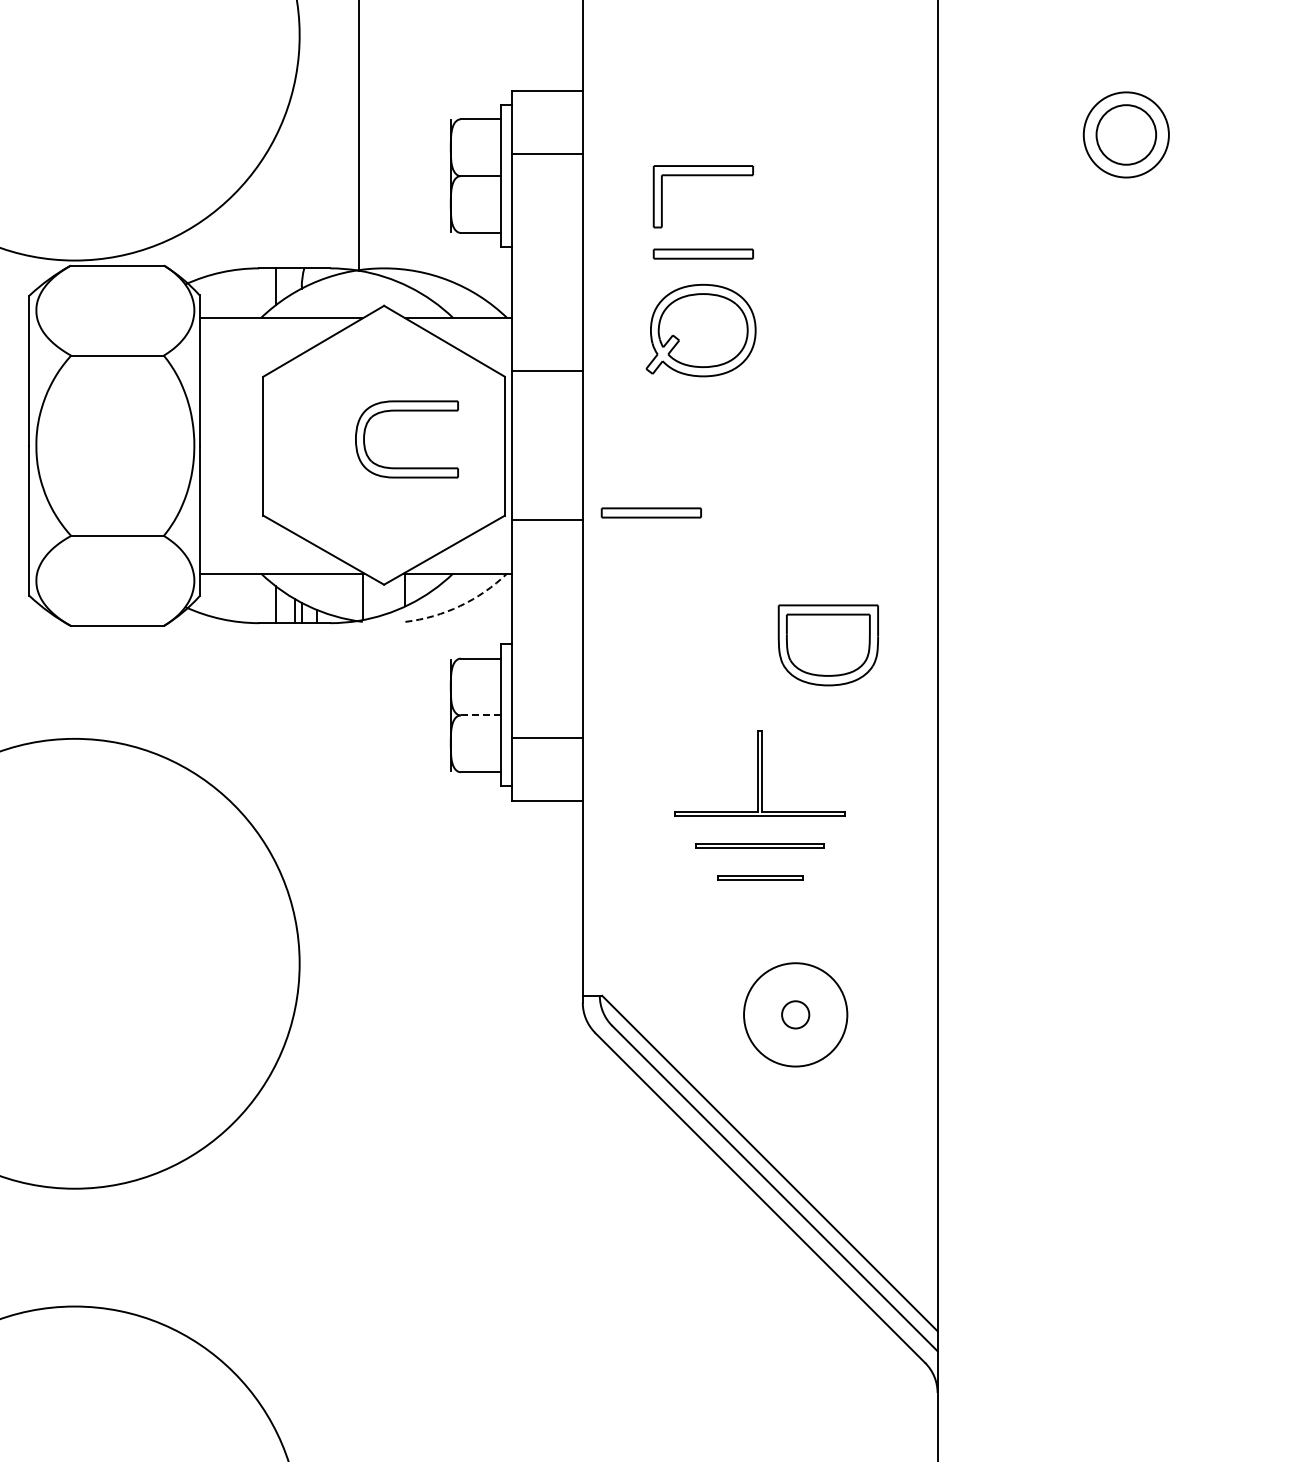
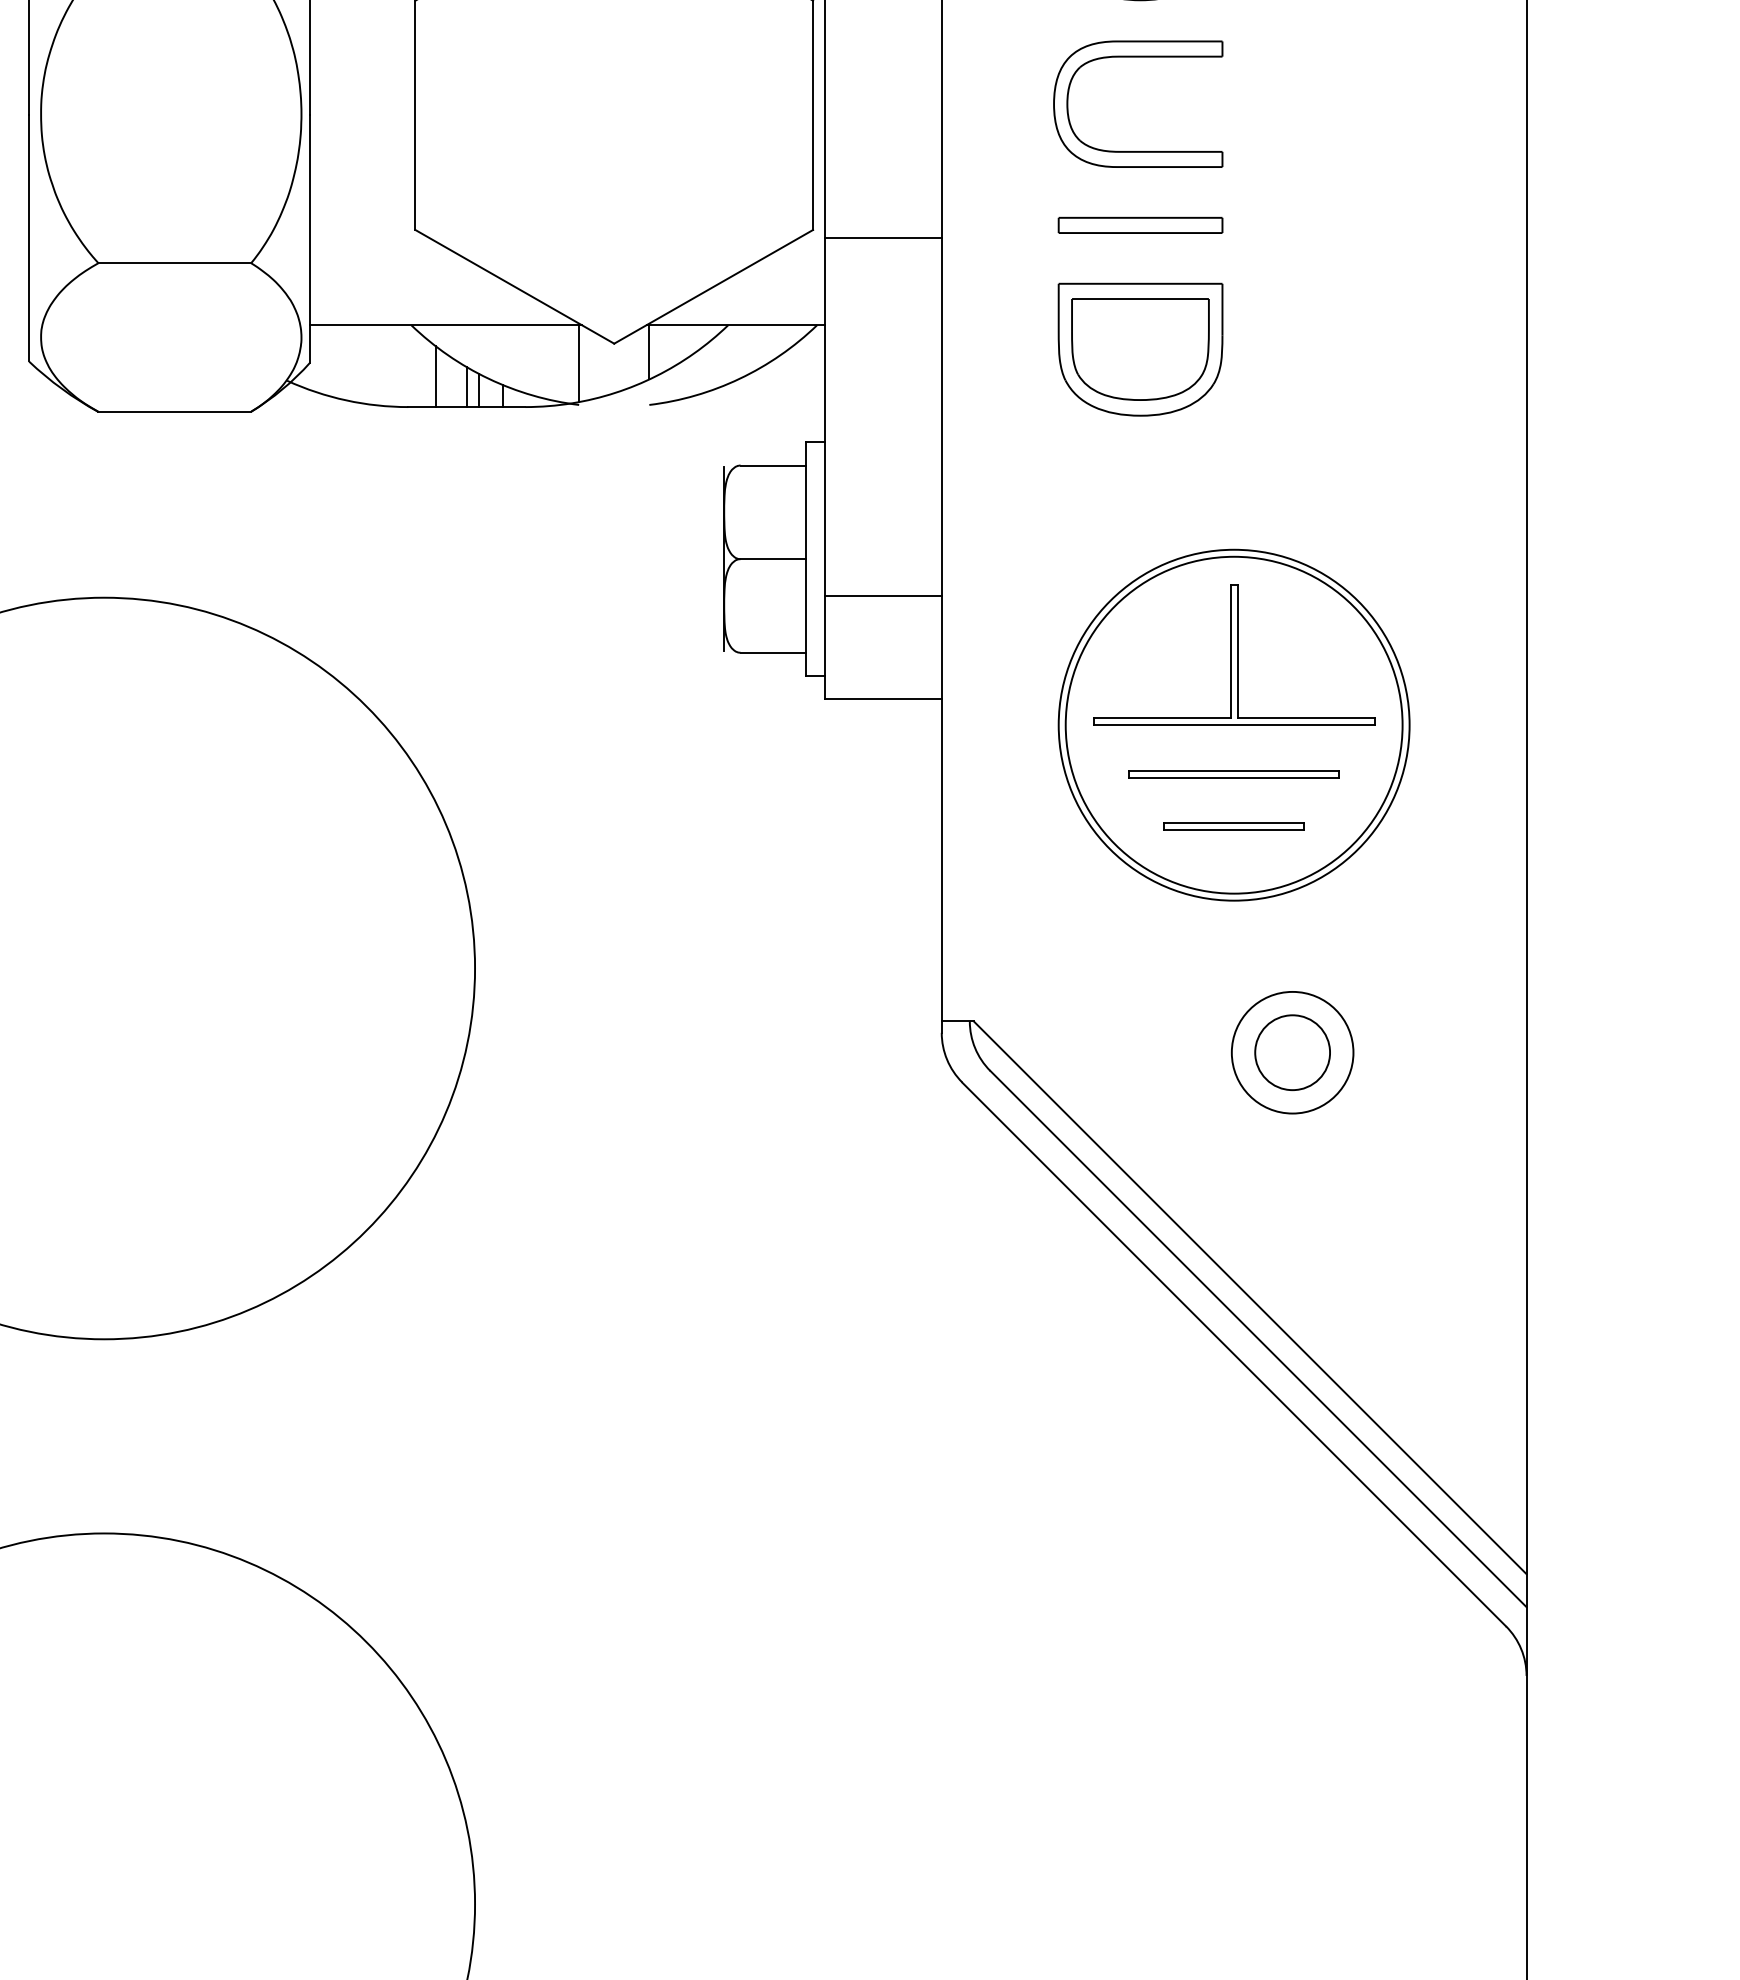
part: (406, 411) -> (1137, 58), moved
part: (650, 512) -> (1139, 224), moved
arc: (460, 606) -> (740, 379), dashed -> solid
part: (827, 645) -> (1139, 349), moved
line: (480, 715) -> (773, 559), dashed -> solid
part: (759, 815) -> (1232, 724), added
circle: (795, 1014) -> (1292, 1052), size x0.71
circle: (795, 1014) -> (1292, 1052), size x1.67

